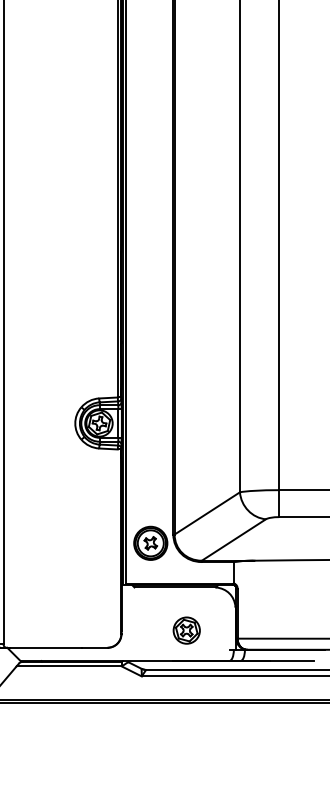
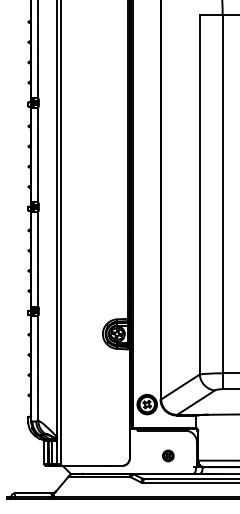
part: (185, 629) -> (167, 455), size x0.7

